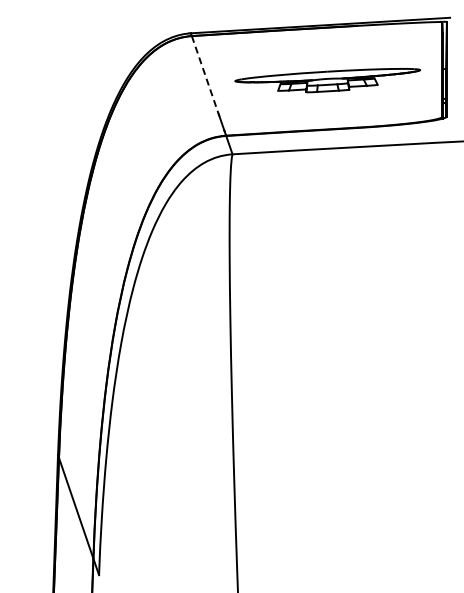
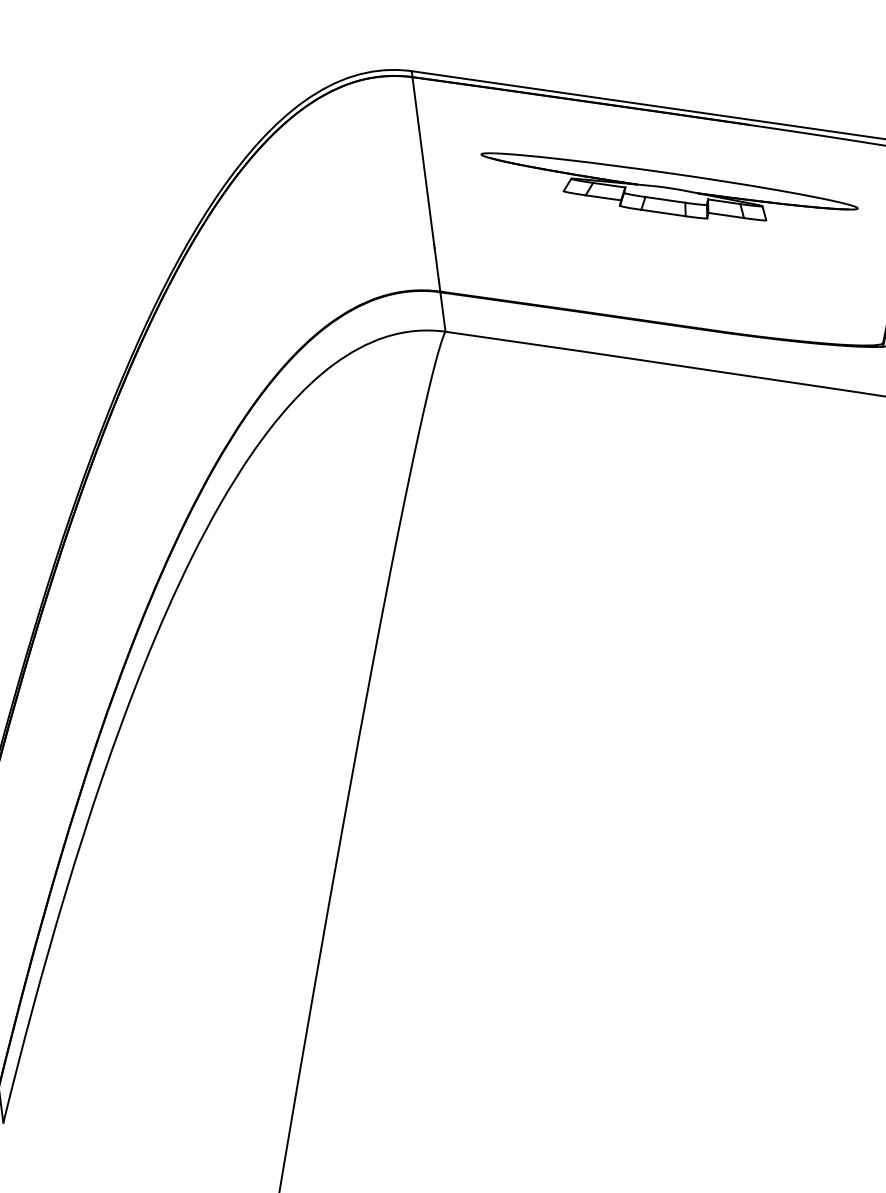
line: (205, 75) -> (423, 162), dashed -> solid
part: (327, 80) -> (667, 191), moved

